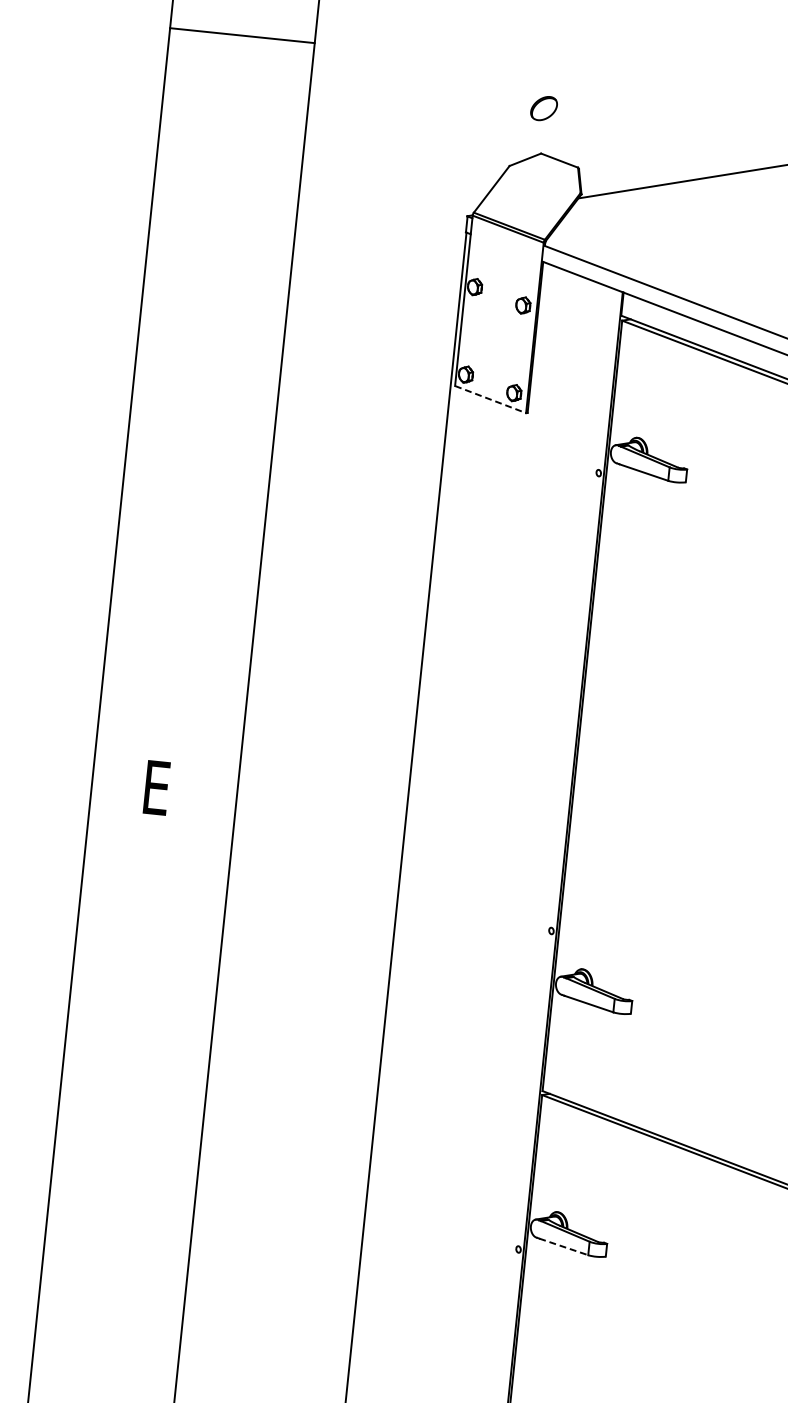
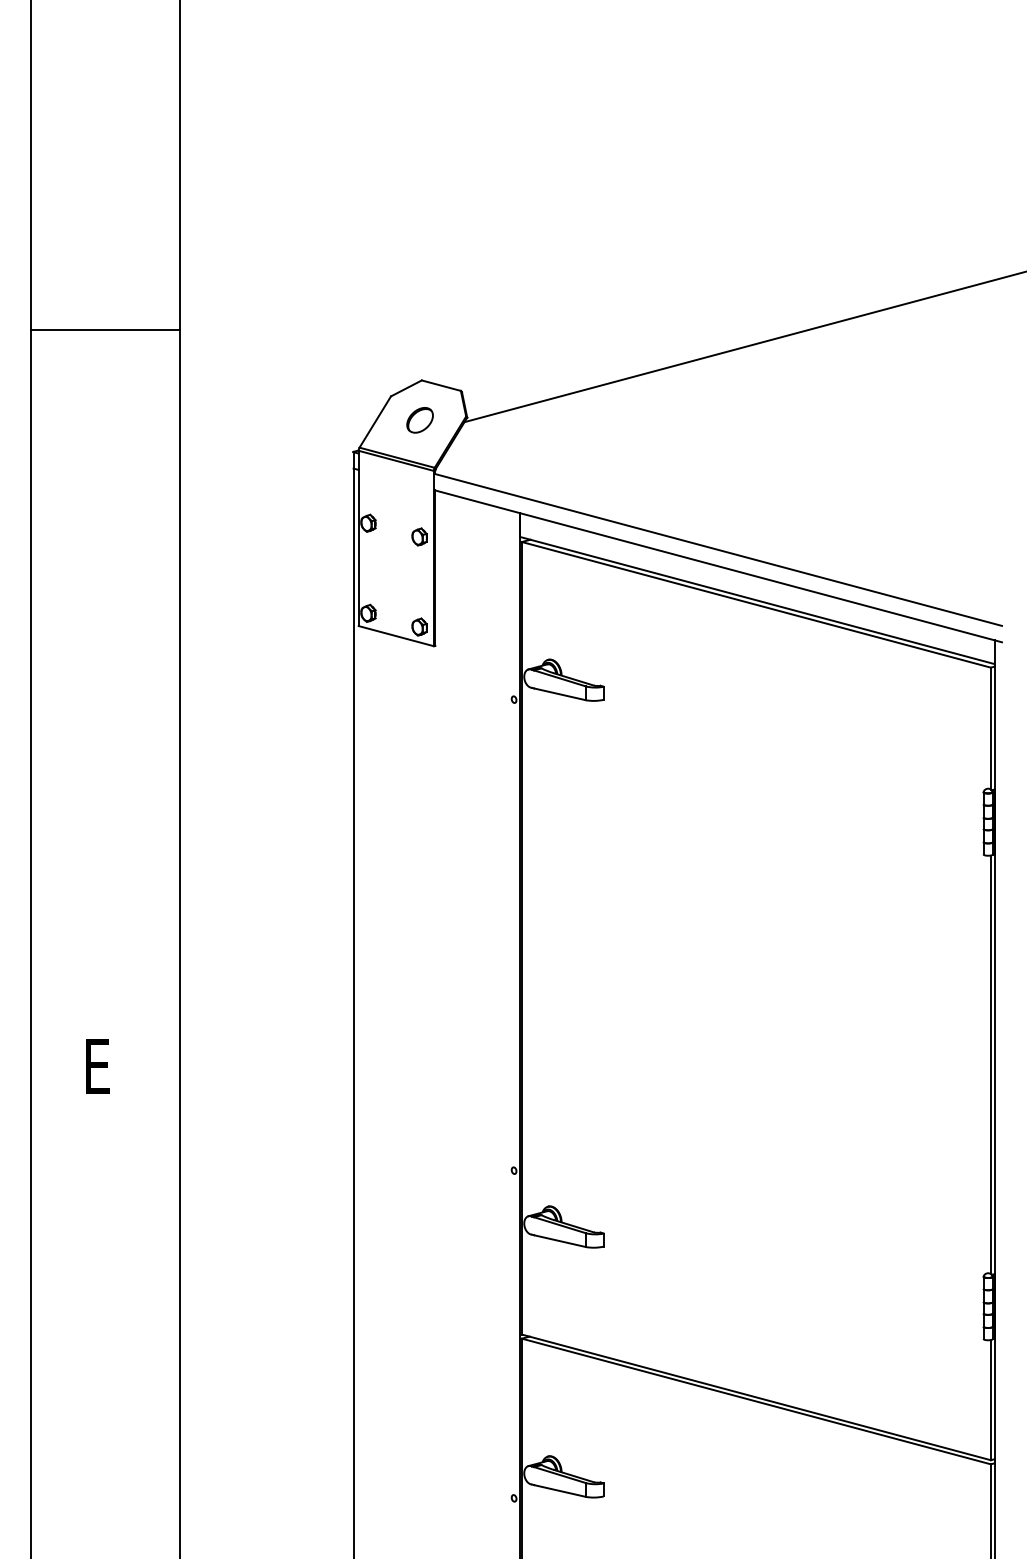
line: (241, 35) -> (104, 329), moved
part: (543, 108) -> (419, 420), moved
line: (490, 399) -> (396, 636), dashed -> solid
line: (564, 1247) -> (560, 1491), dashed -> solid

